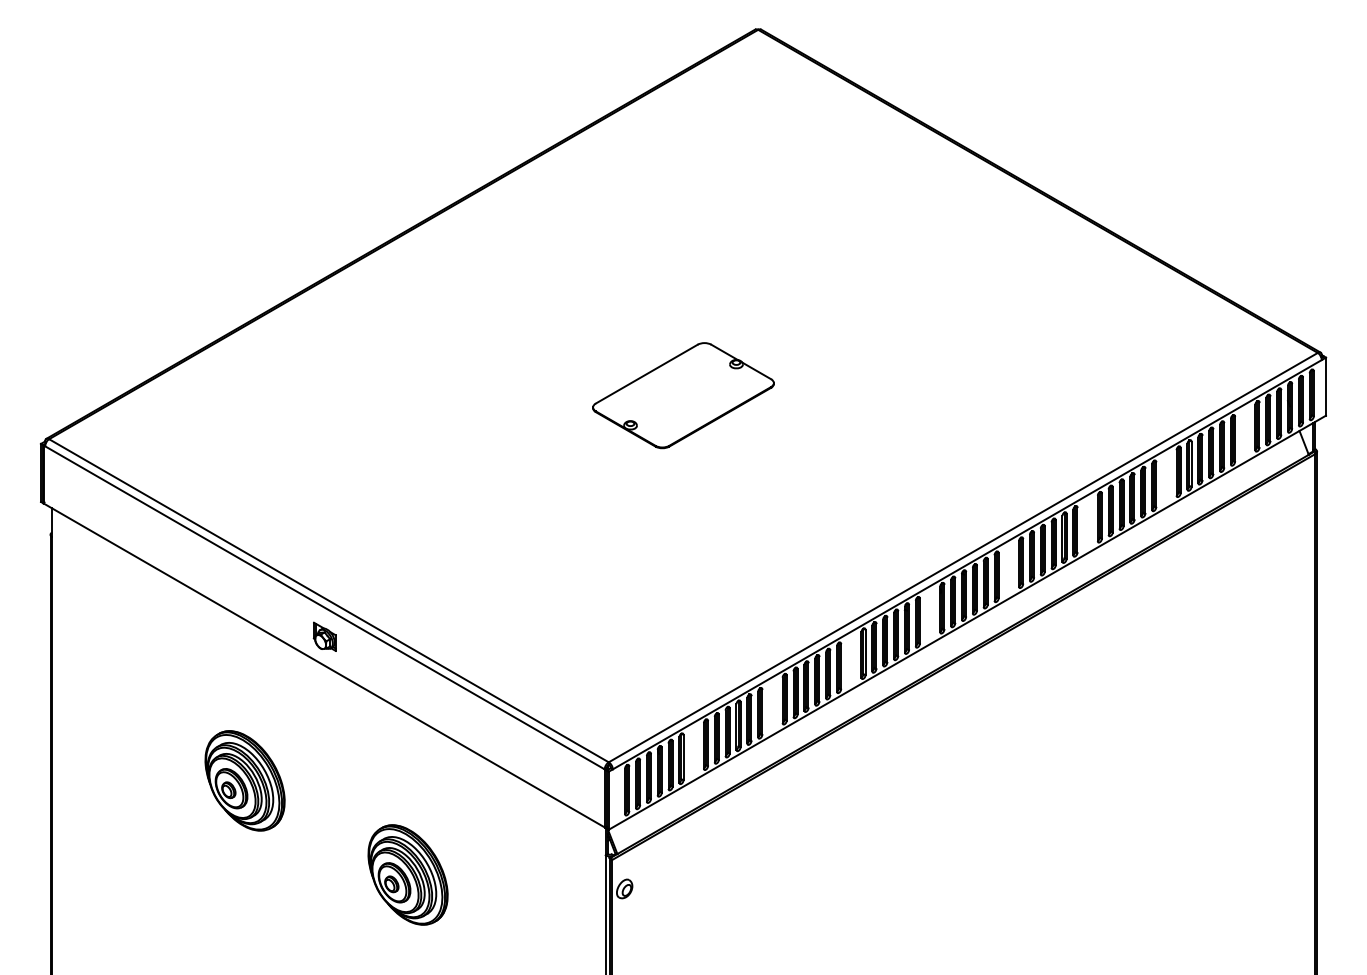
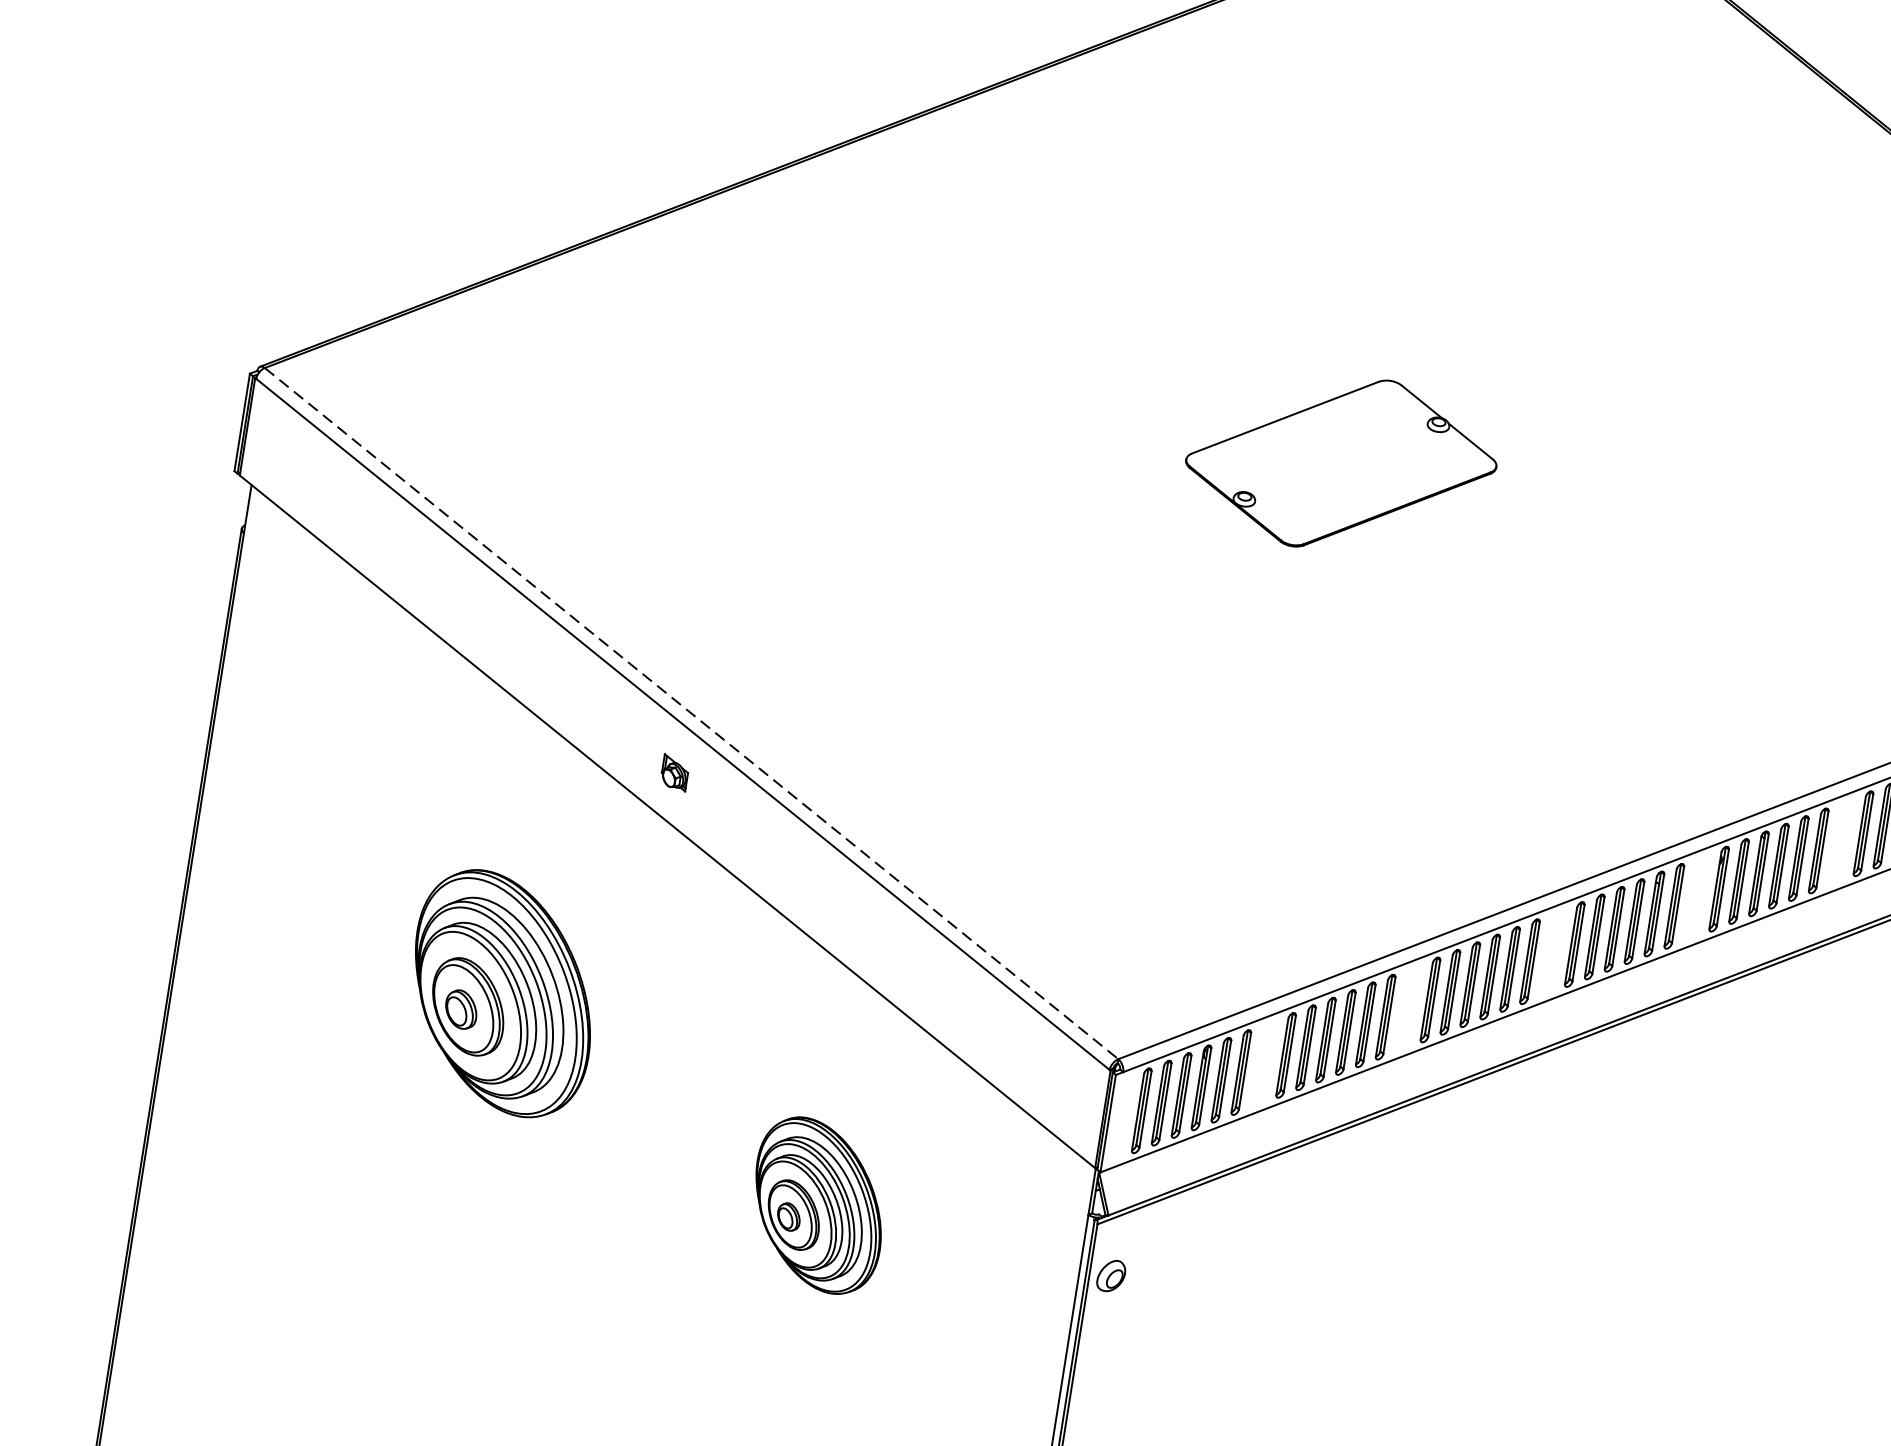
line: (329, 601) -> (692, 714), solid -> dashed
part: (324, 636) -> (674, 772), size x0.7
part: (244, 780) -> (502, 992), size x1.4
part: (407, 874) -> (817, 1204), moved

